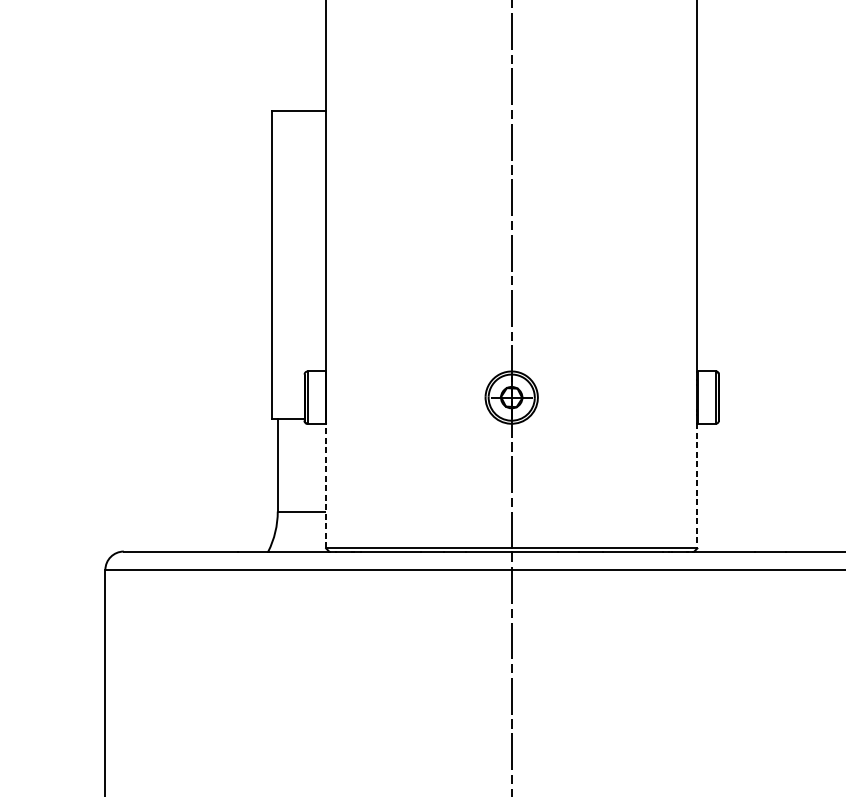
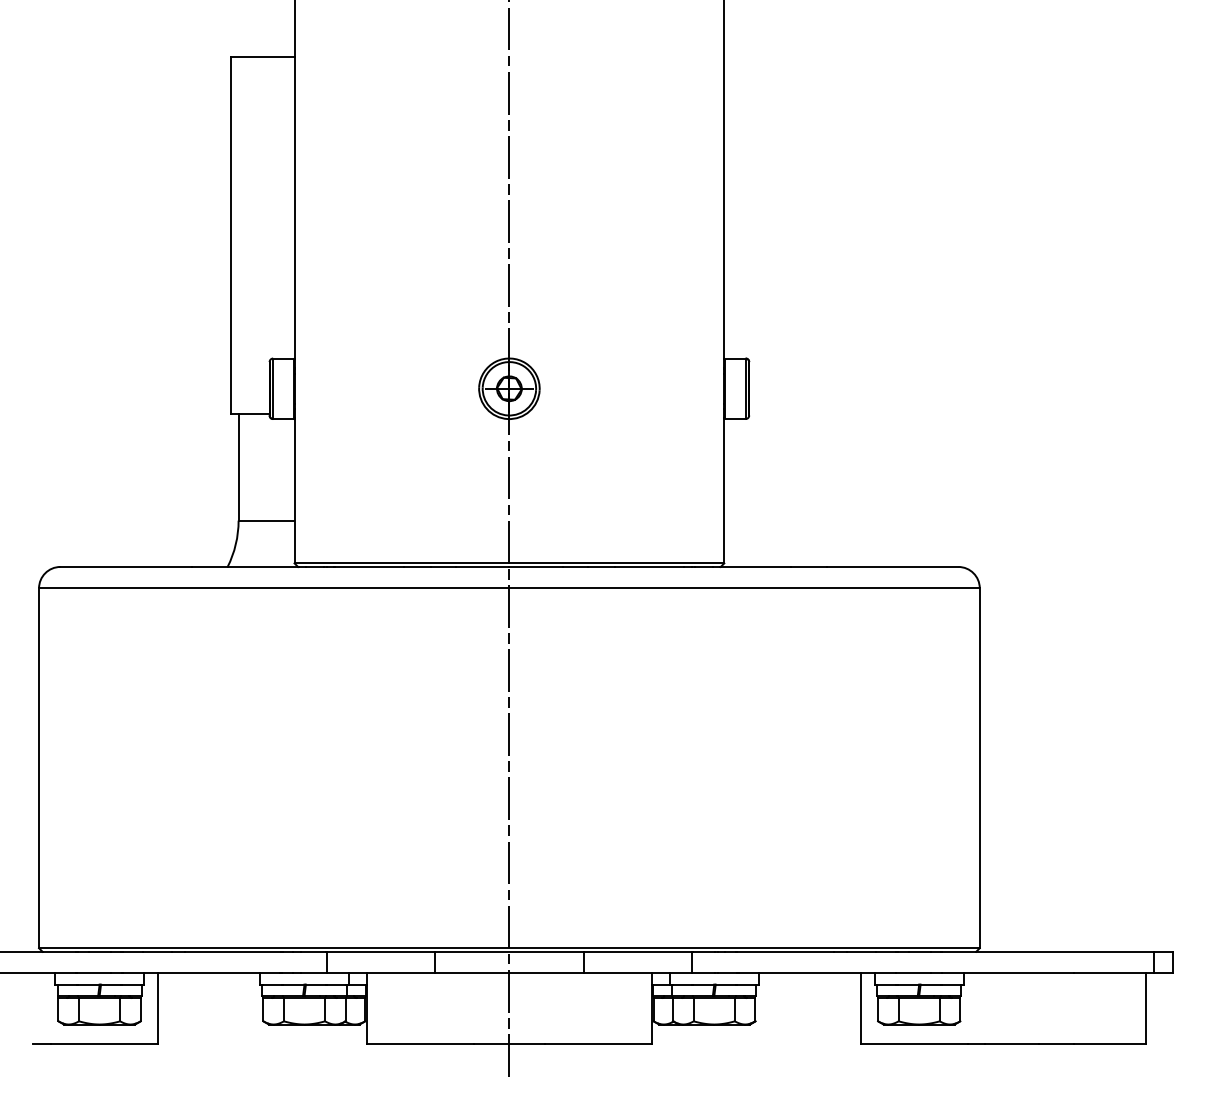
line: (326, 485) -> (294, 490), dashed -> solid
line: (697, 485) -> (724, 490), dashed -> solid

